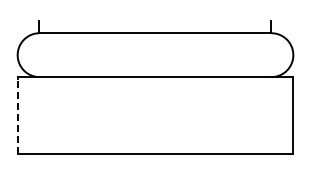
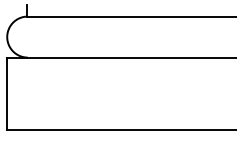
line: (17, 116) -> (7, 94), dashed -> solid

